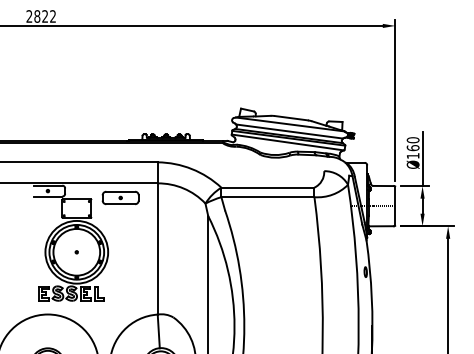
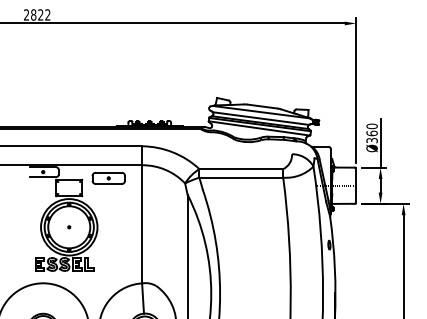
text: (412, 155) -> (371, 140), Ø160 -> Ø360

